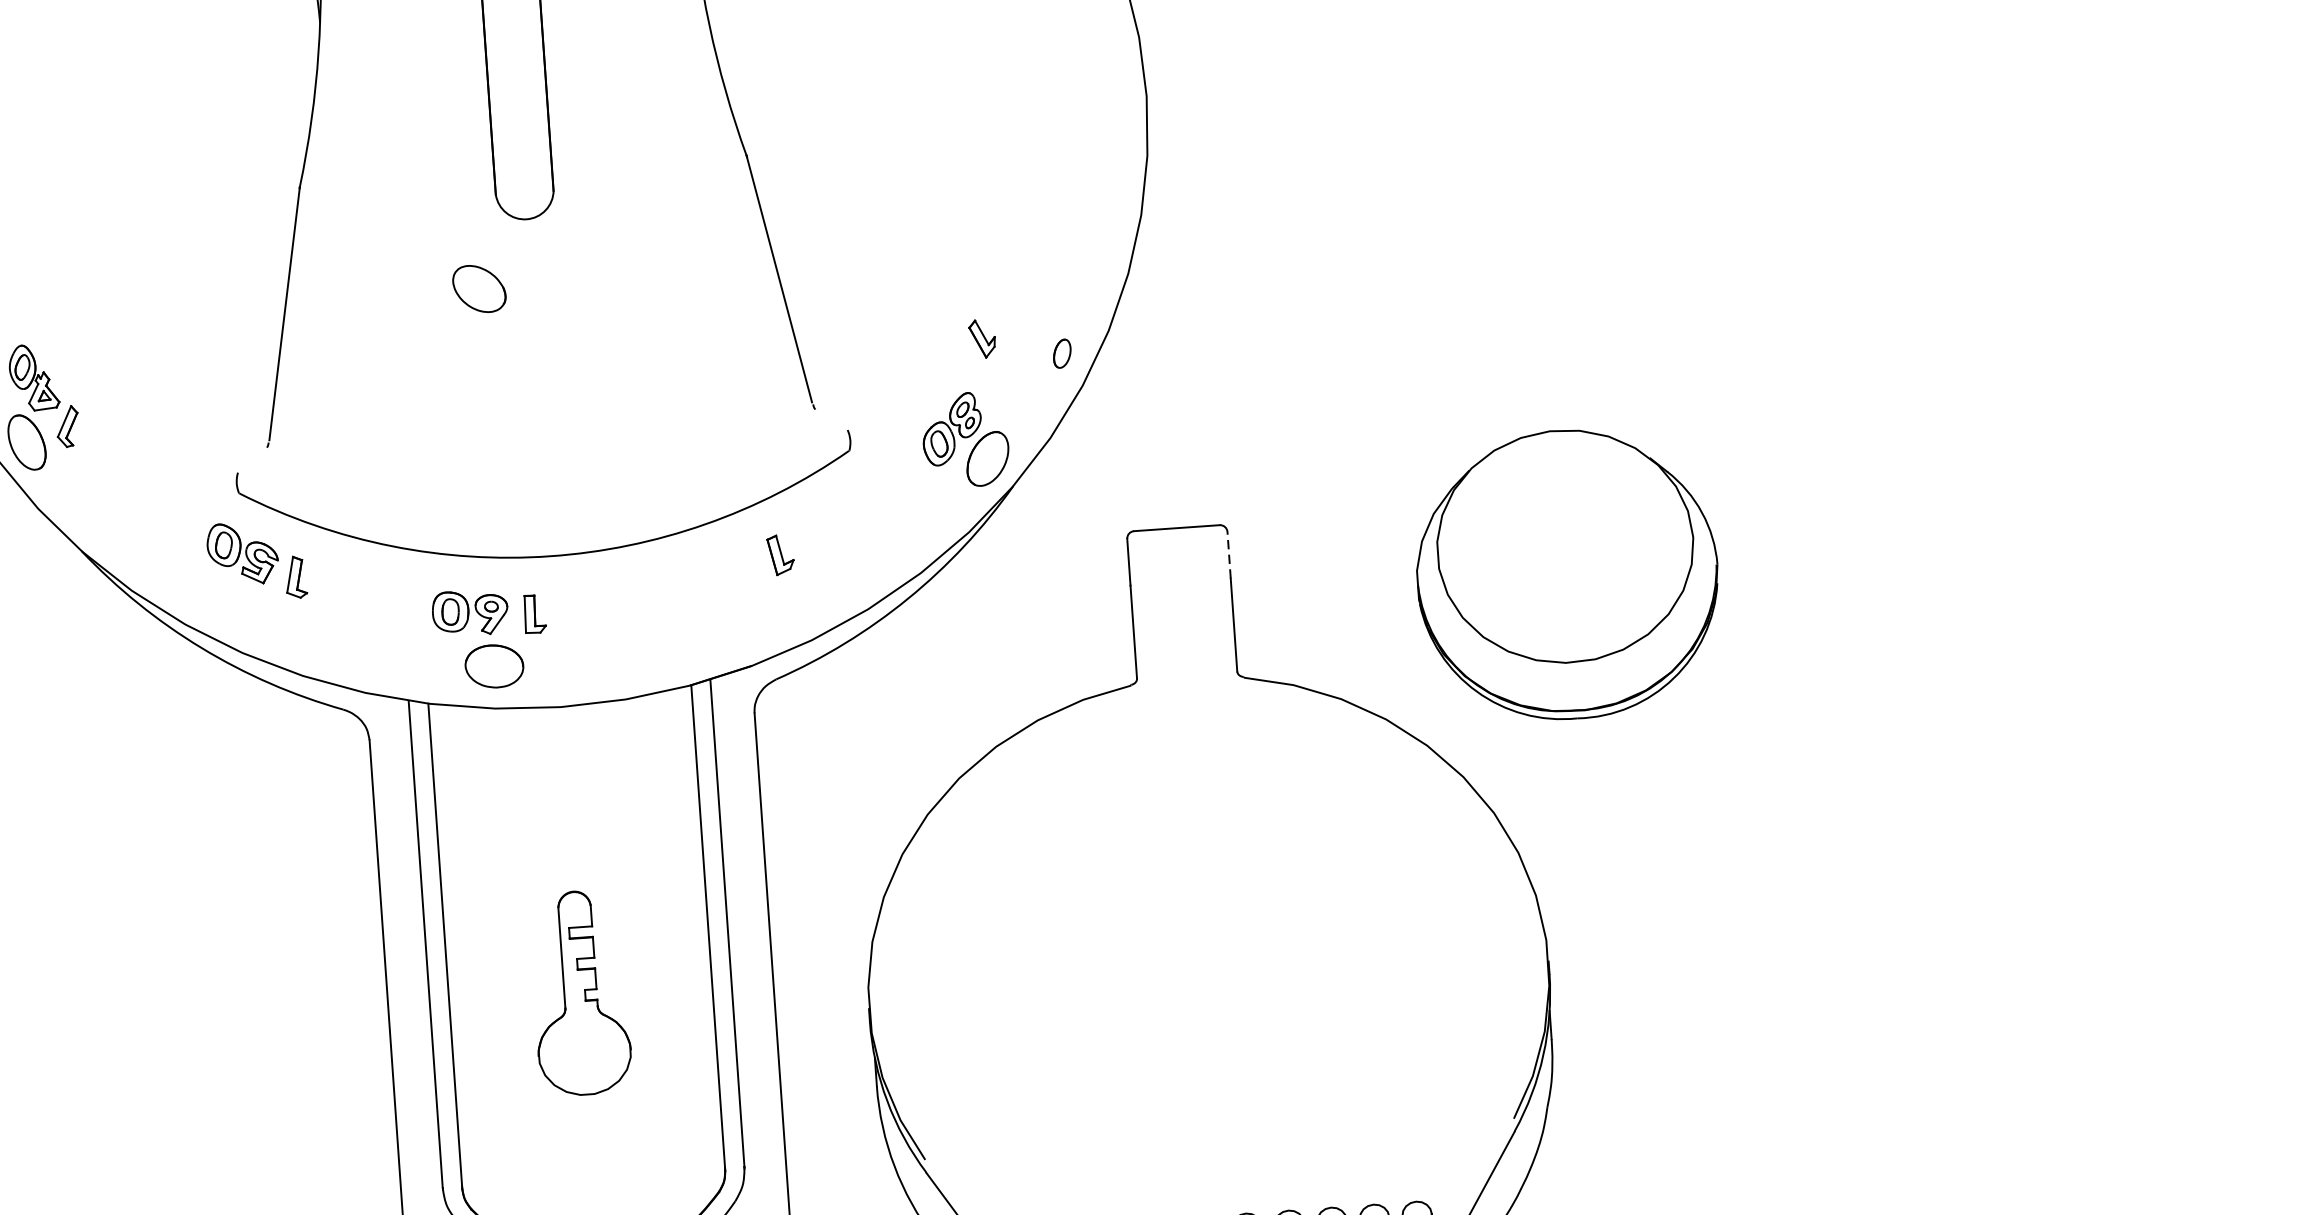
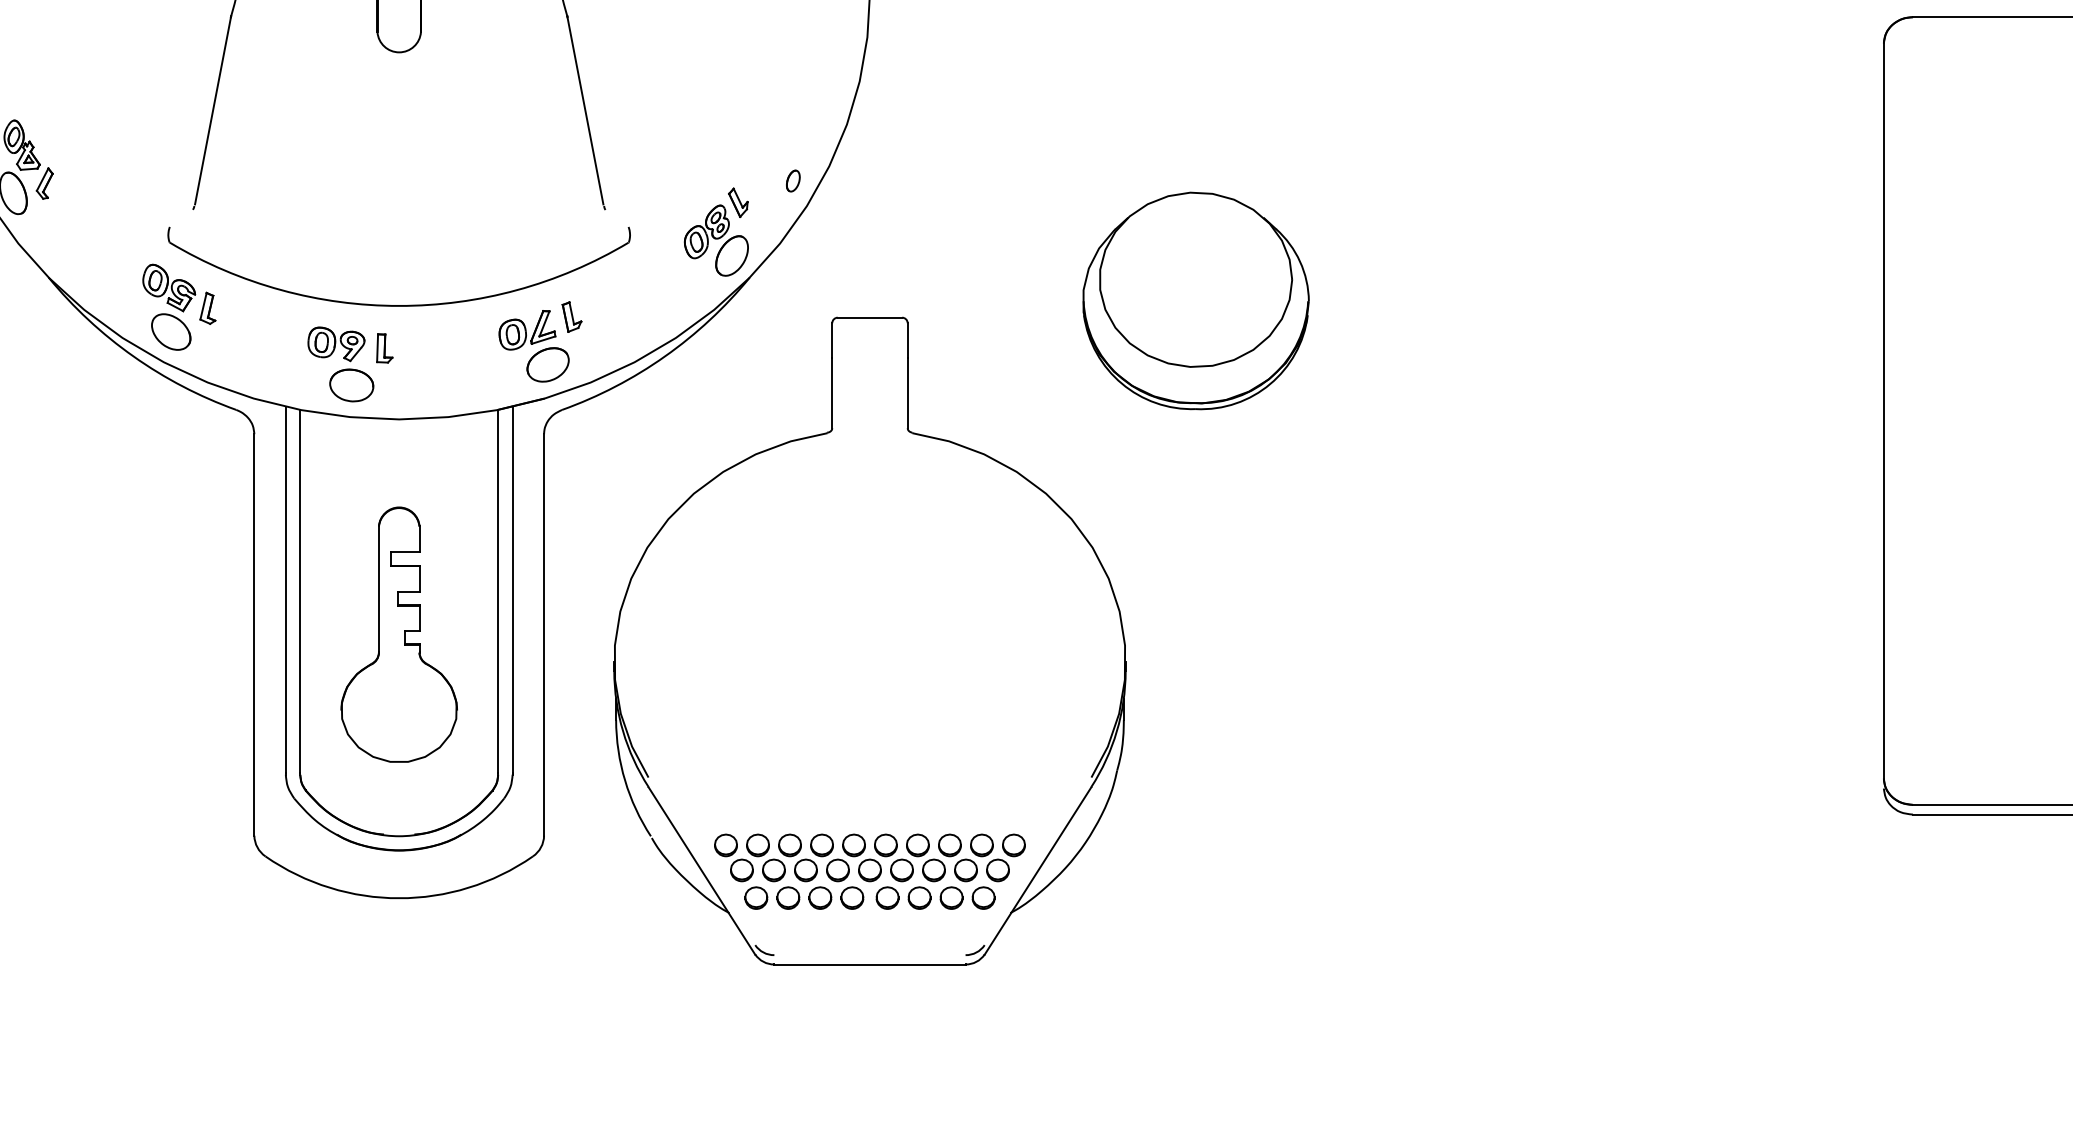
part: (479, 288) -> (171, 331), moved
part: (982, 338) -> (738, 202), moved
line: (1228, 554) -> (907, 340), dashed -> solid
part: (1566, 574) -> (1195, 300), moved
part: (732, 597) -> (533, 346), added
part: (579, 992) -> (398, 634), size x1.67

